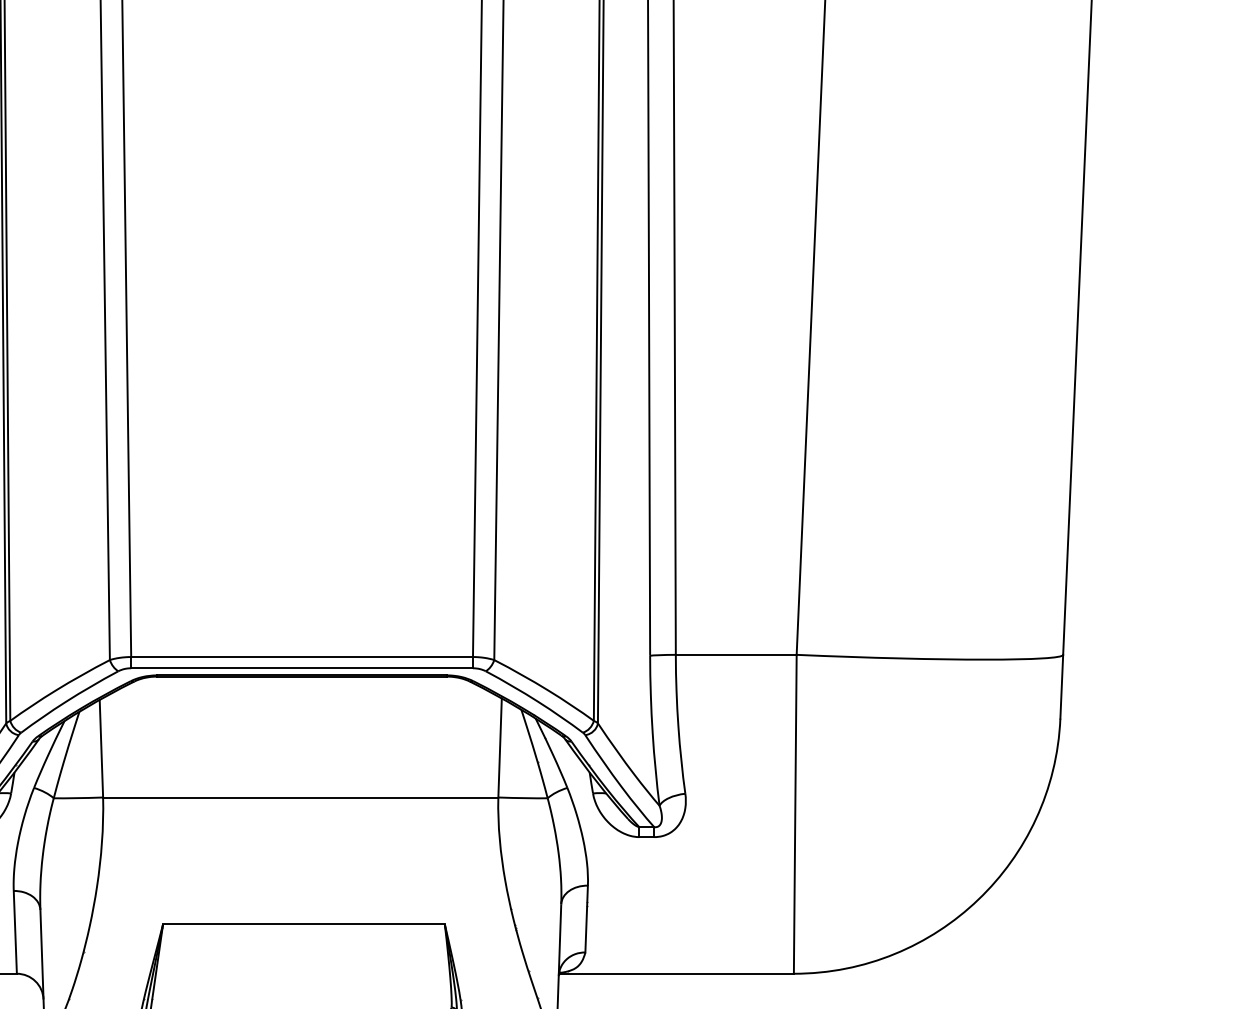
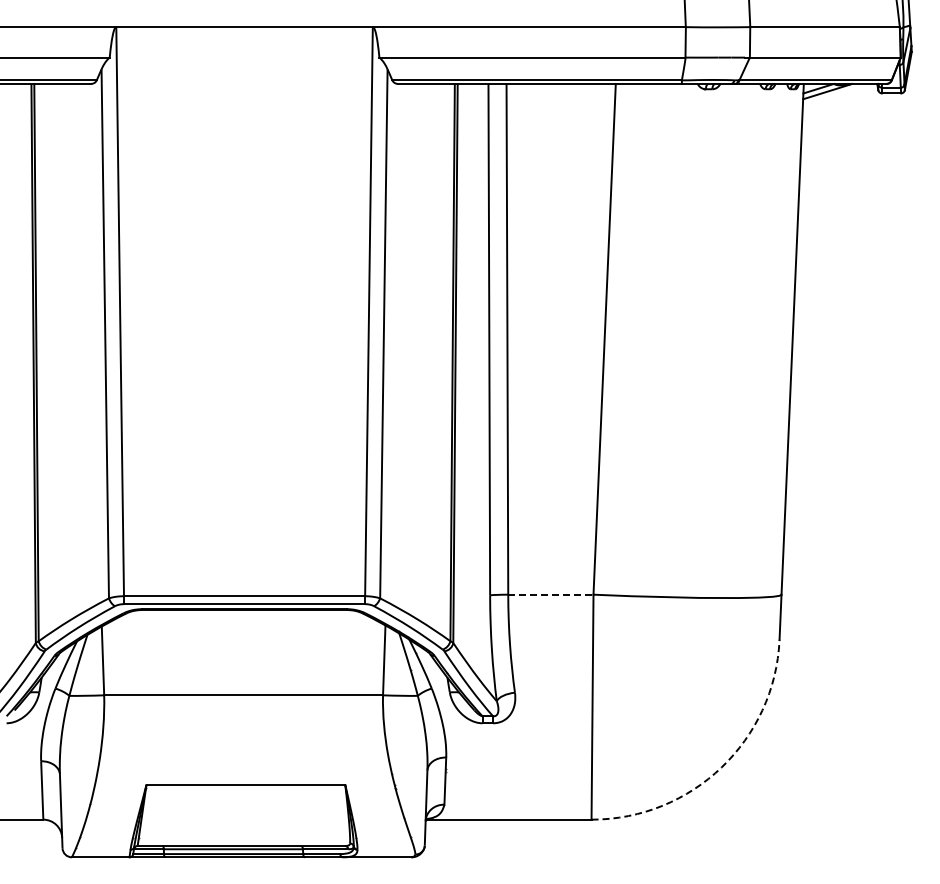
line: (735, 654) -> (550, 594), solid -> dashed
arc: (978, 899) -> (721, 767), solid -> dashed

